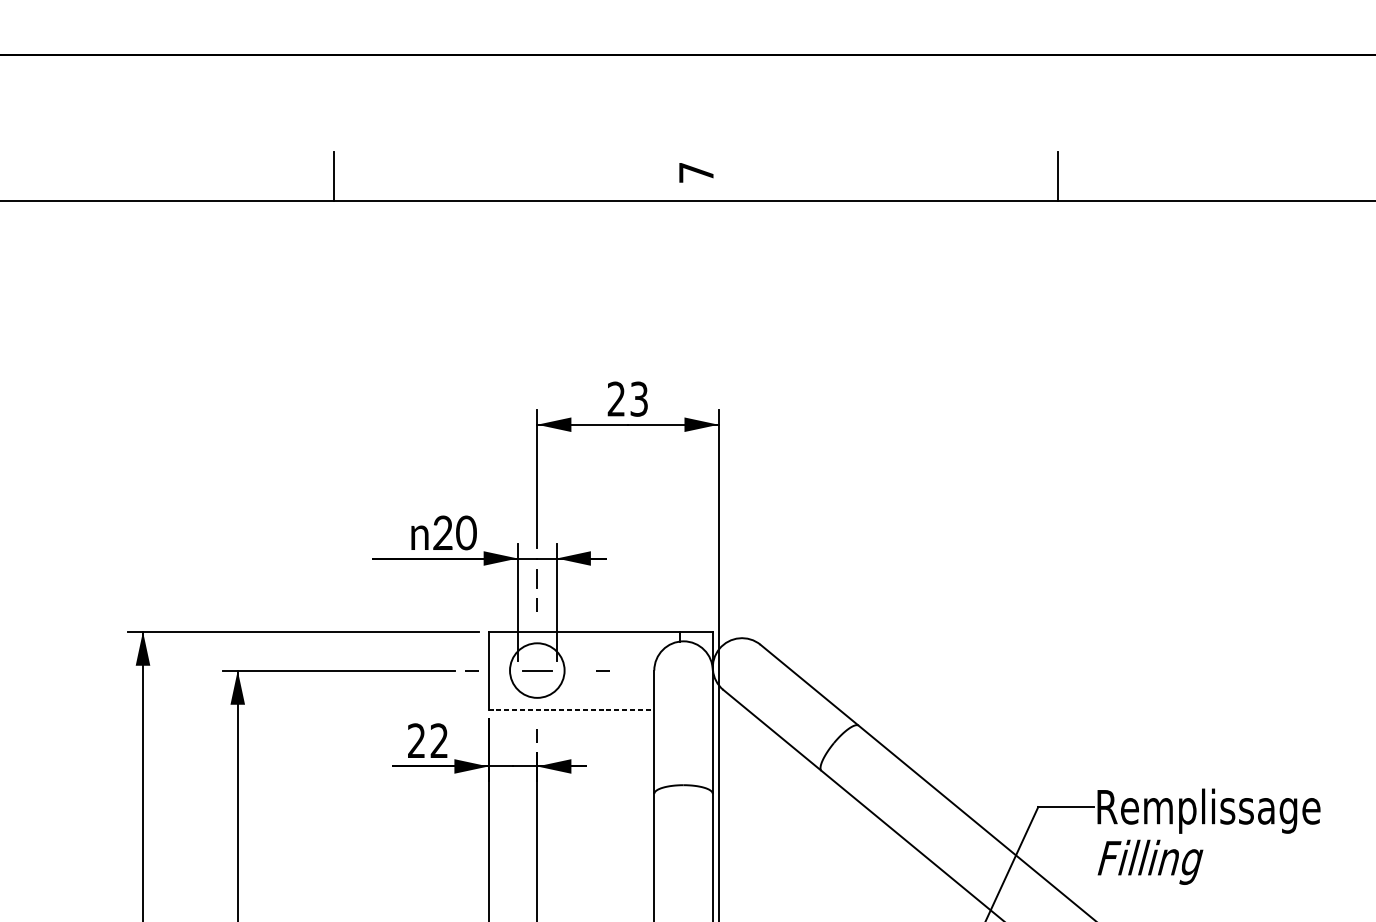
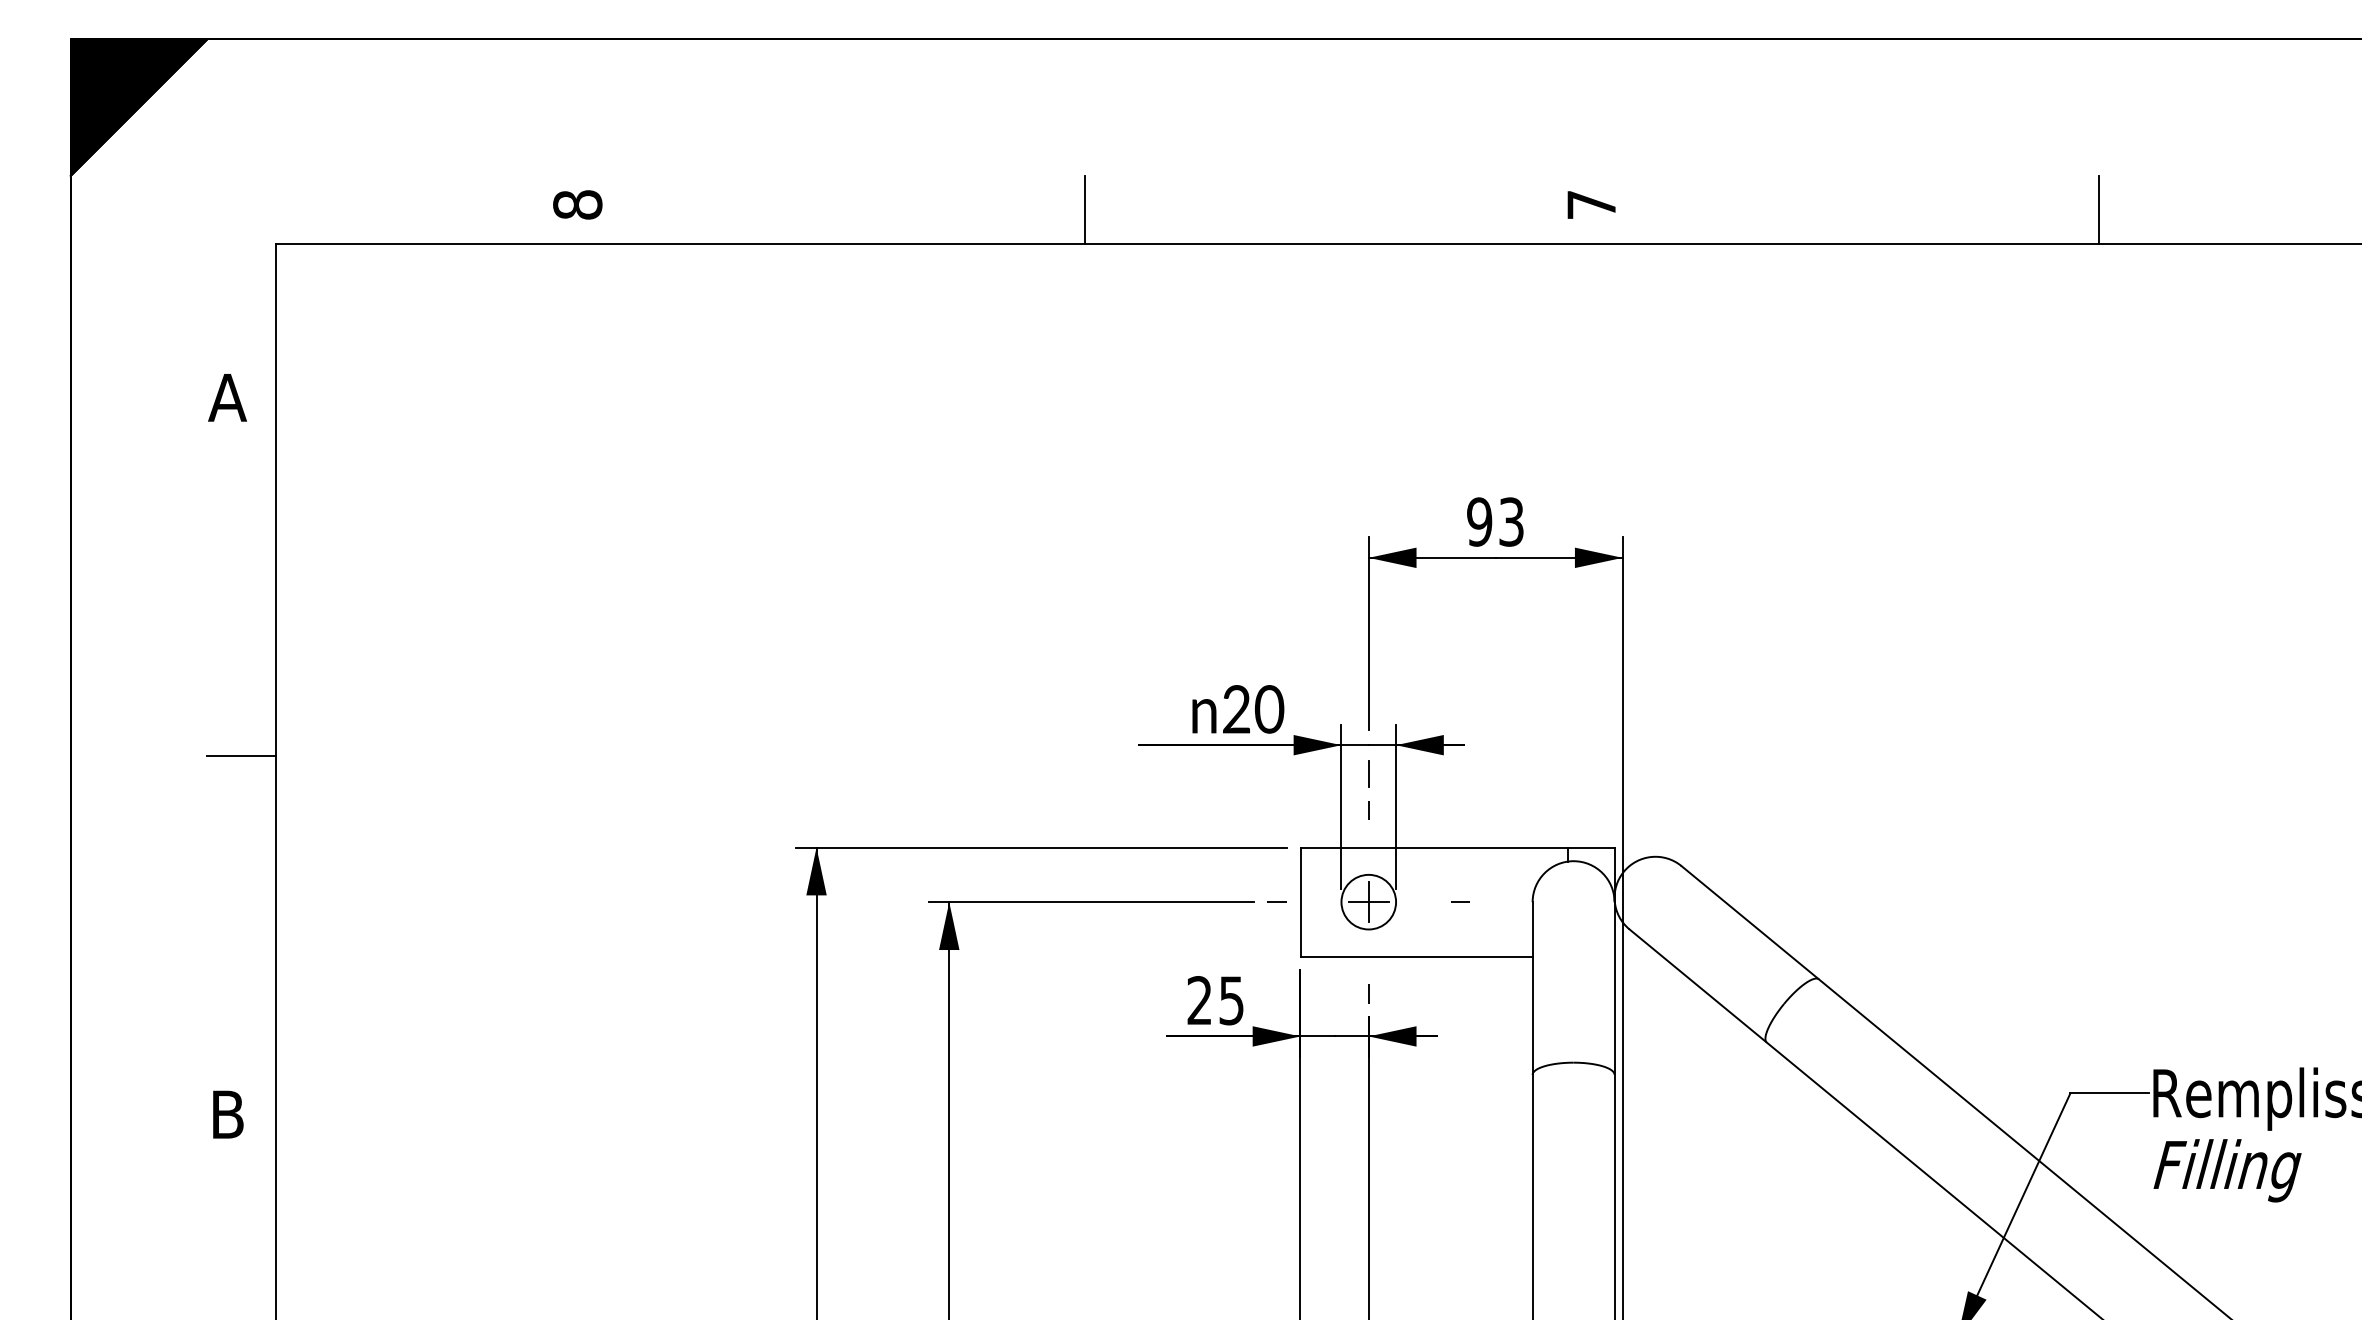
text: (616, 398) -> (1479, 521), 23 -> 93
circle: (537, 670) -> (1368, 901), size x0.71
line: (537, 670) -> (1368, 901), added
line: (572, 709) -> (1417, 956), dashed -> solid
text: (439, 740) -> (1231, 1000), 22 -> 25

